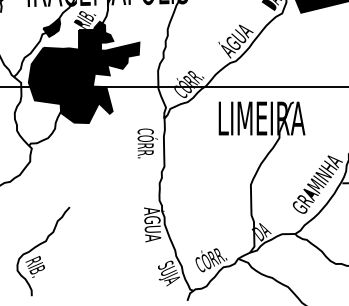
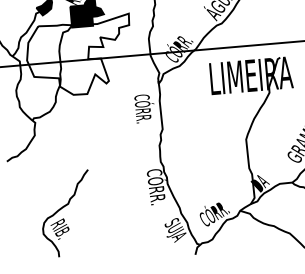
fill: (83, 82) -> (78, 56), removed
text: (154, 226) -> (158, 186), ÁGUA -> CÓRR.
part: (43, 251) -> (66, 213), moved

